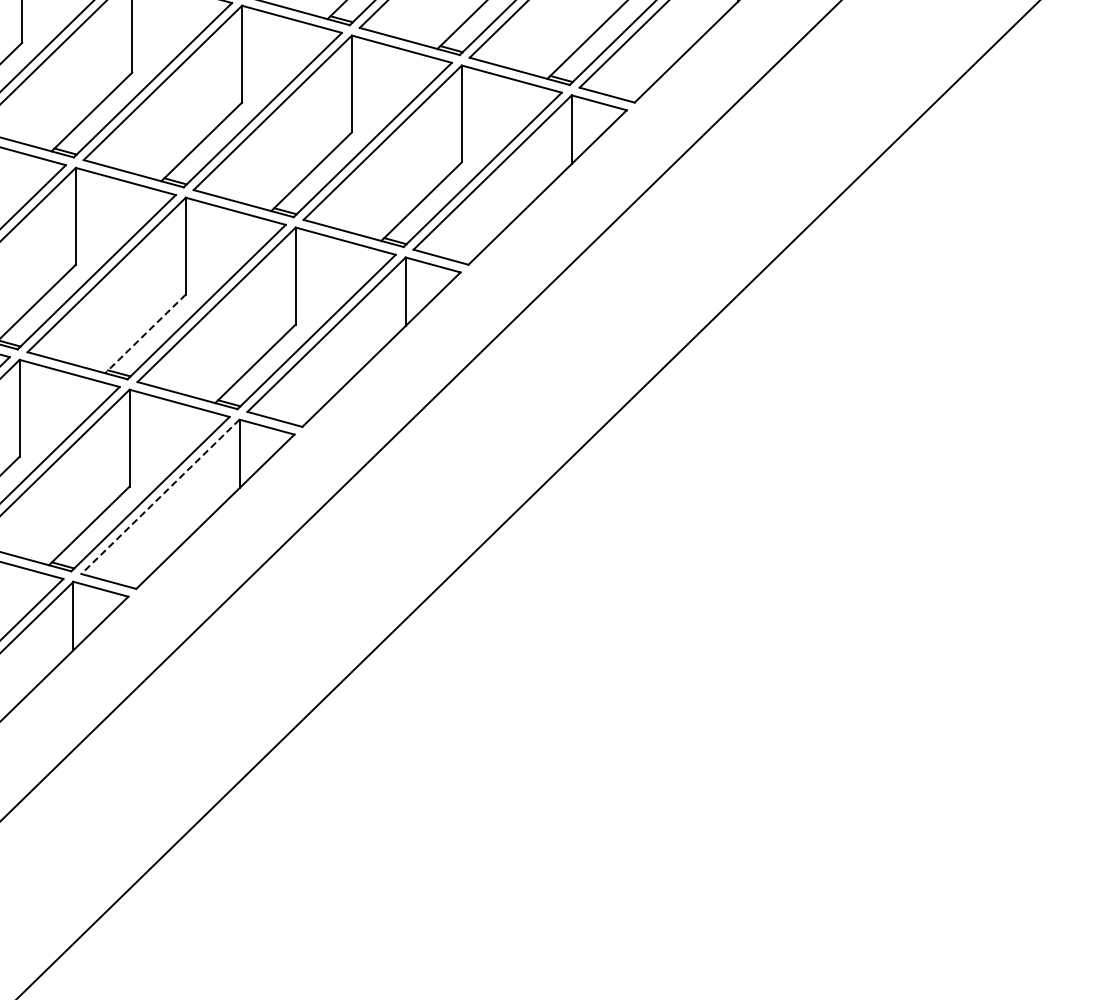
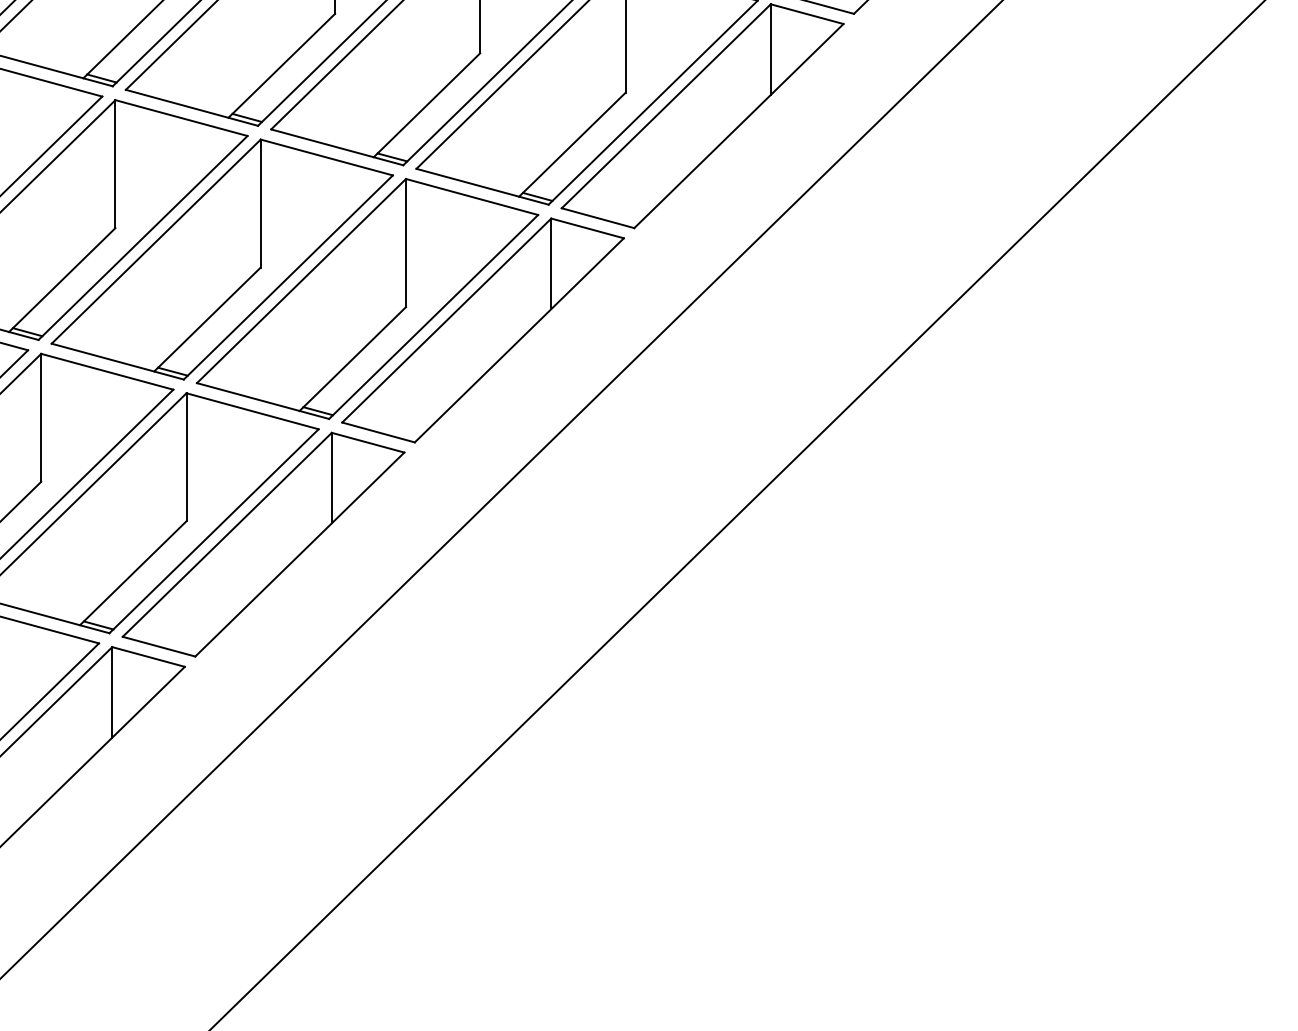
line: (145, 334) -> (207, 320), dashed -> solid
line: (160, 496) -> (227, 534), dashed -> solid

